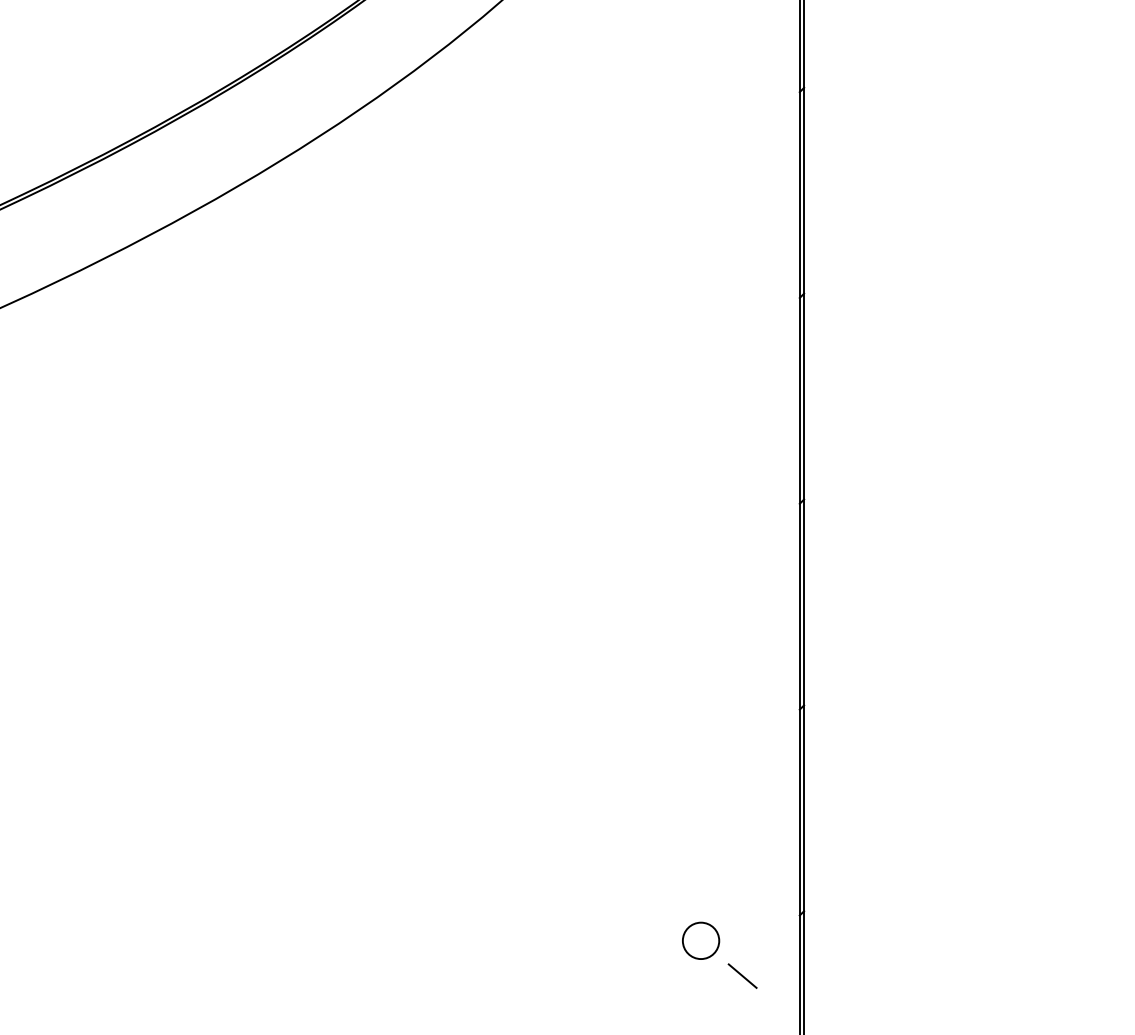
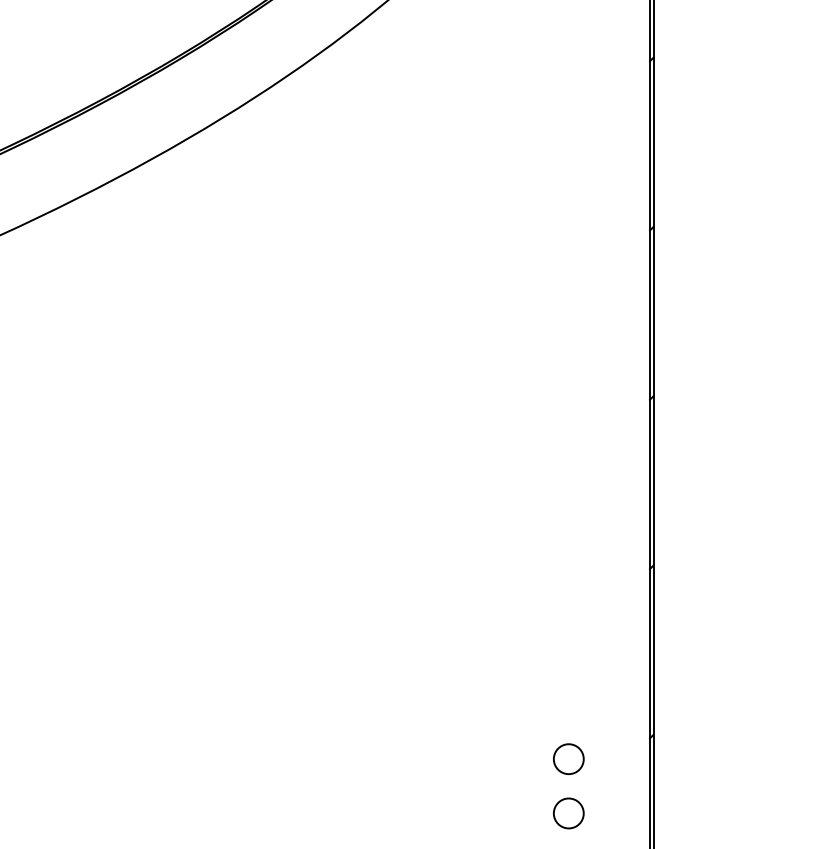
line: (742, 975) -> (602, 787), removed
circle: (701, 1006) -> (569, 813), added

